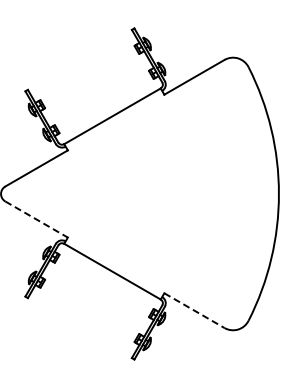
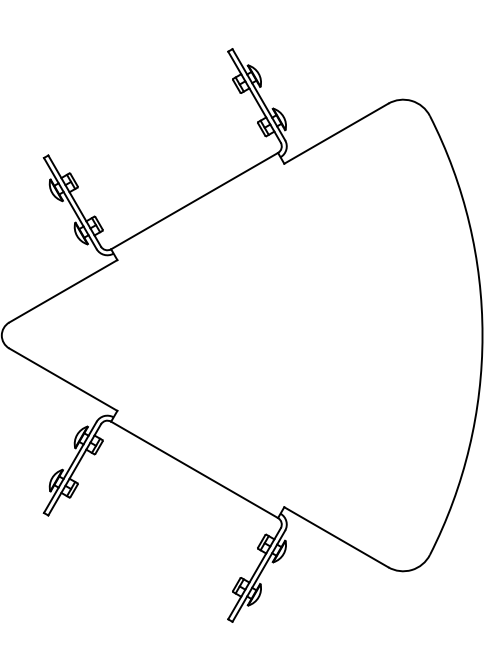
line: (37, 219) -> (64, 379), dashed -> solid
line: (194, 310) -> (336, 537), dashed -> solid

